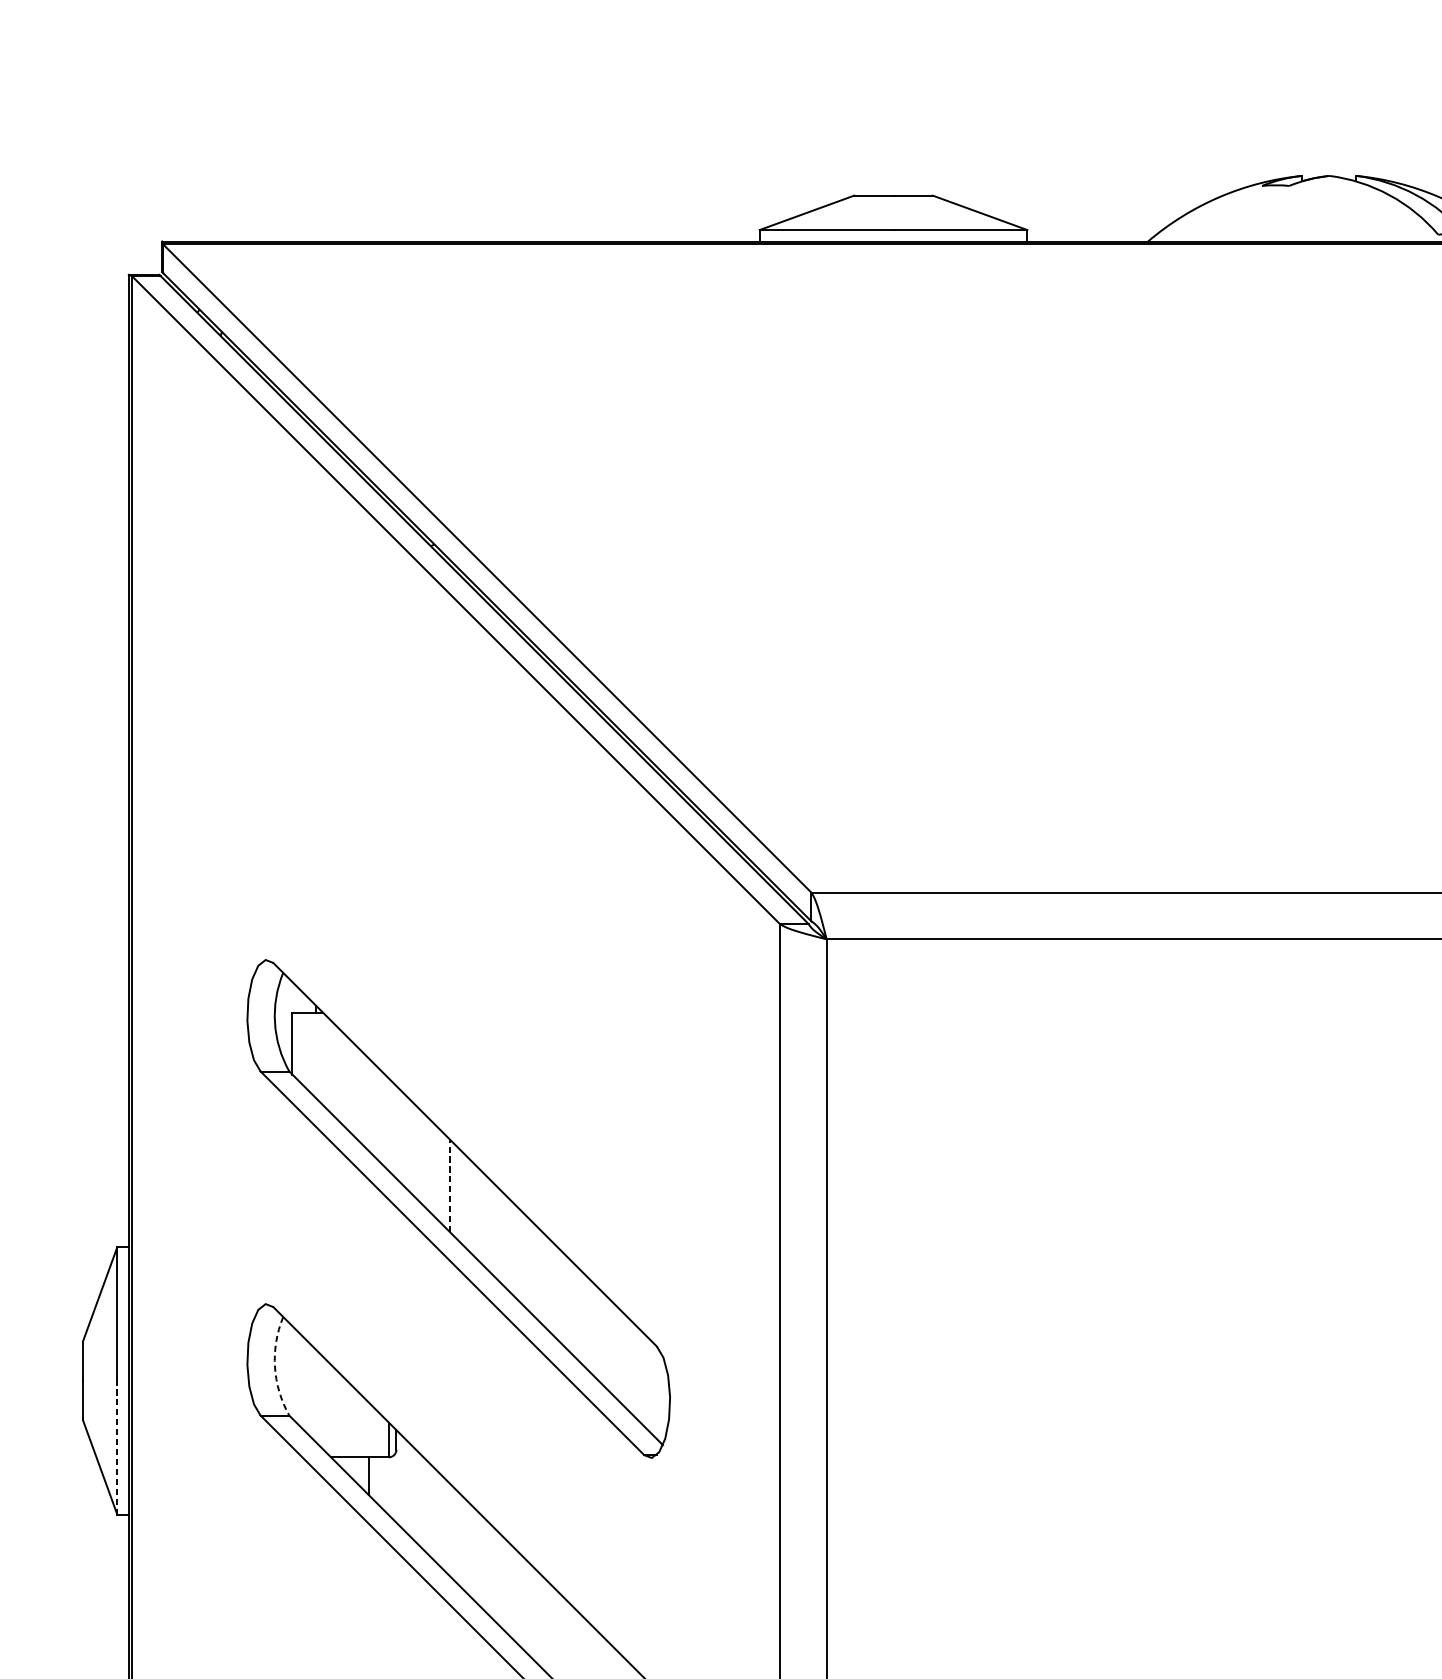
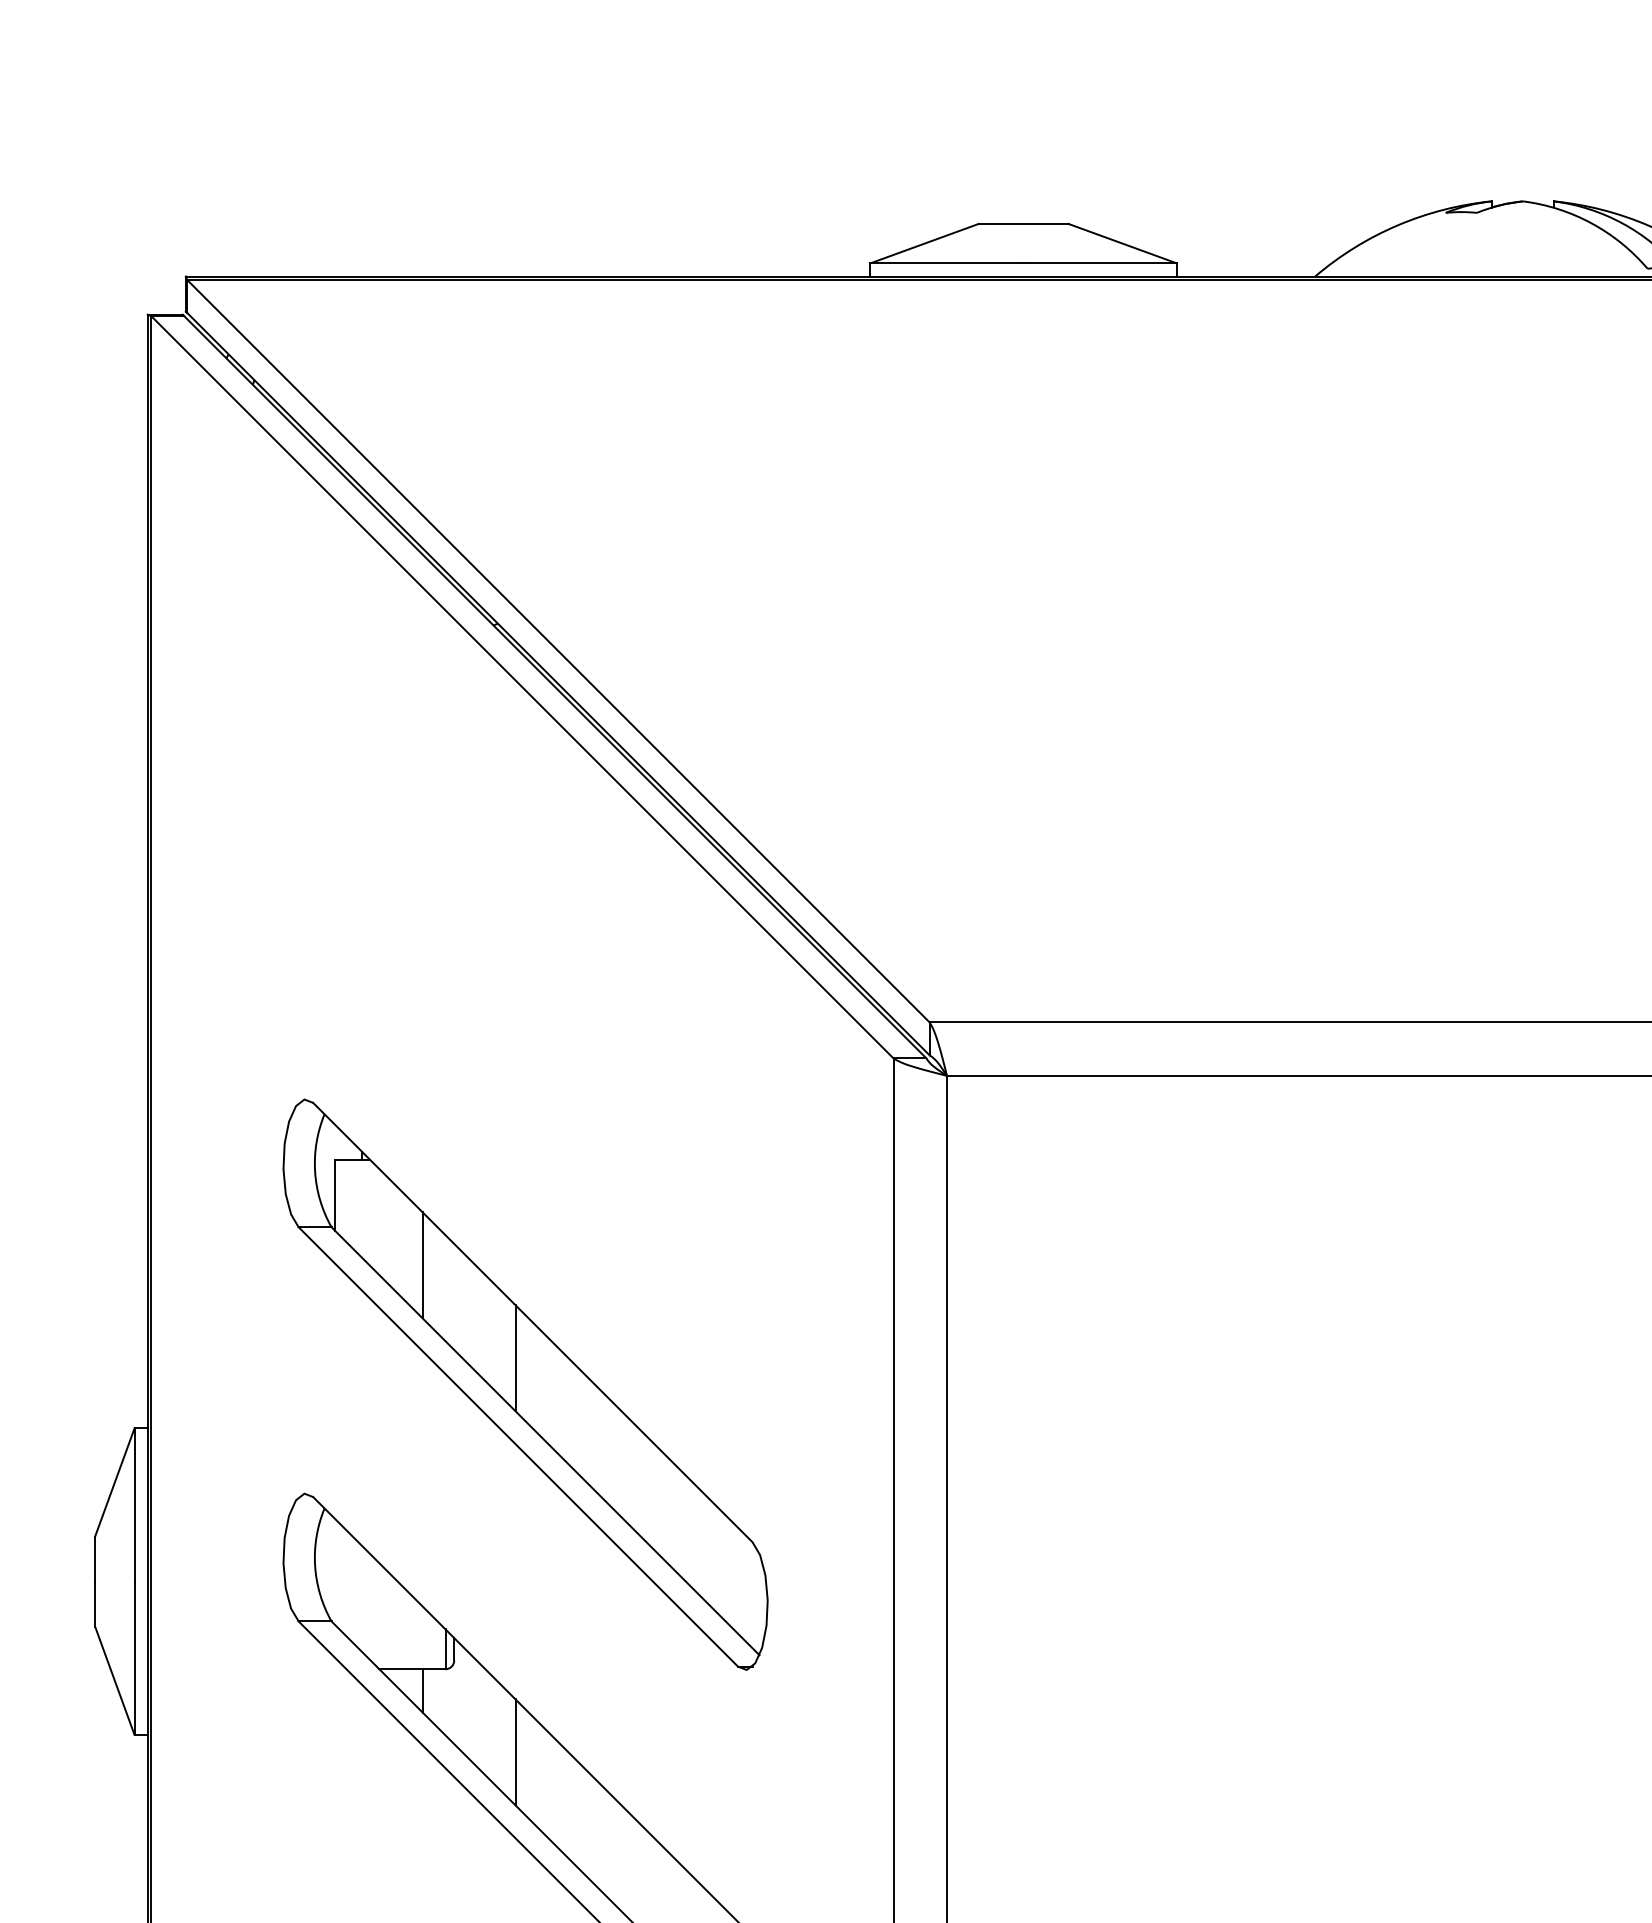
line: (368, 1104) -> (422, 1265), added
line: (449, 1186) -> (515, 1358), dashed -> solid
arc: (275, 1366) -> (315, 1565), dashed -> solid
line: (117, 1447) -> (134, 1658), dashed -> solid
line: (449, 1530) -> (515, 1752), added

